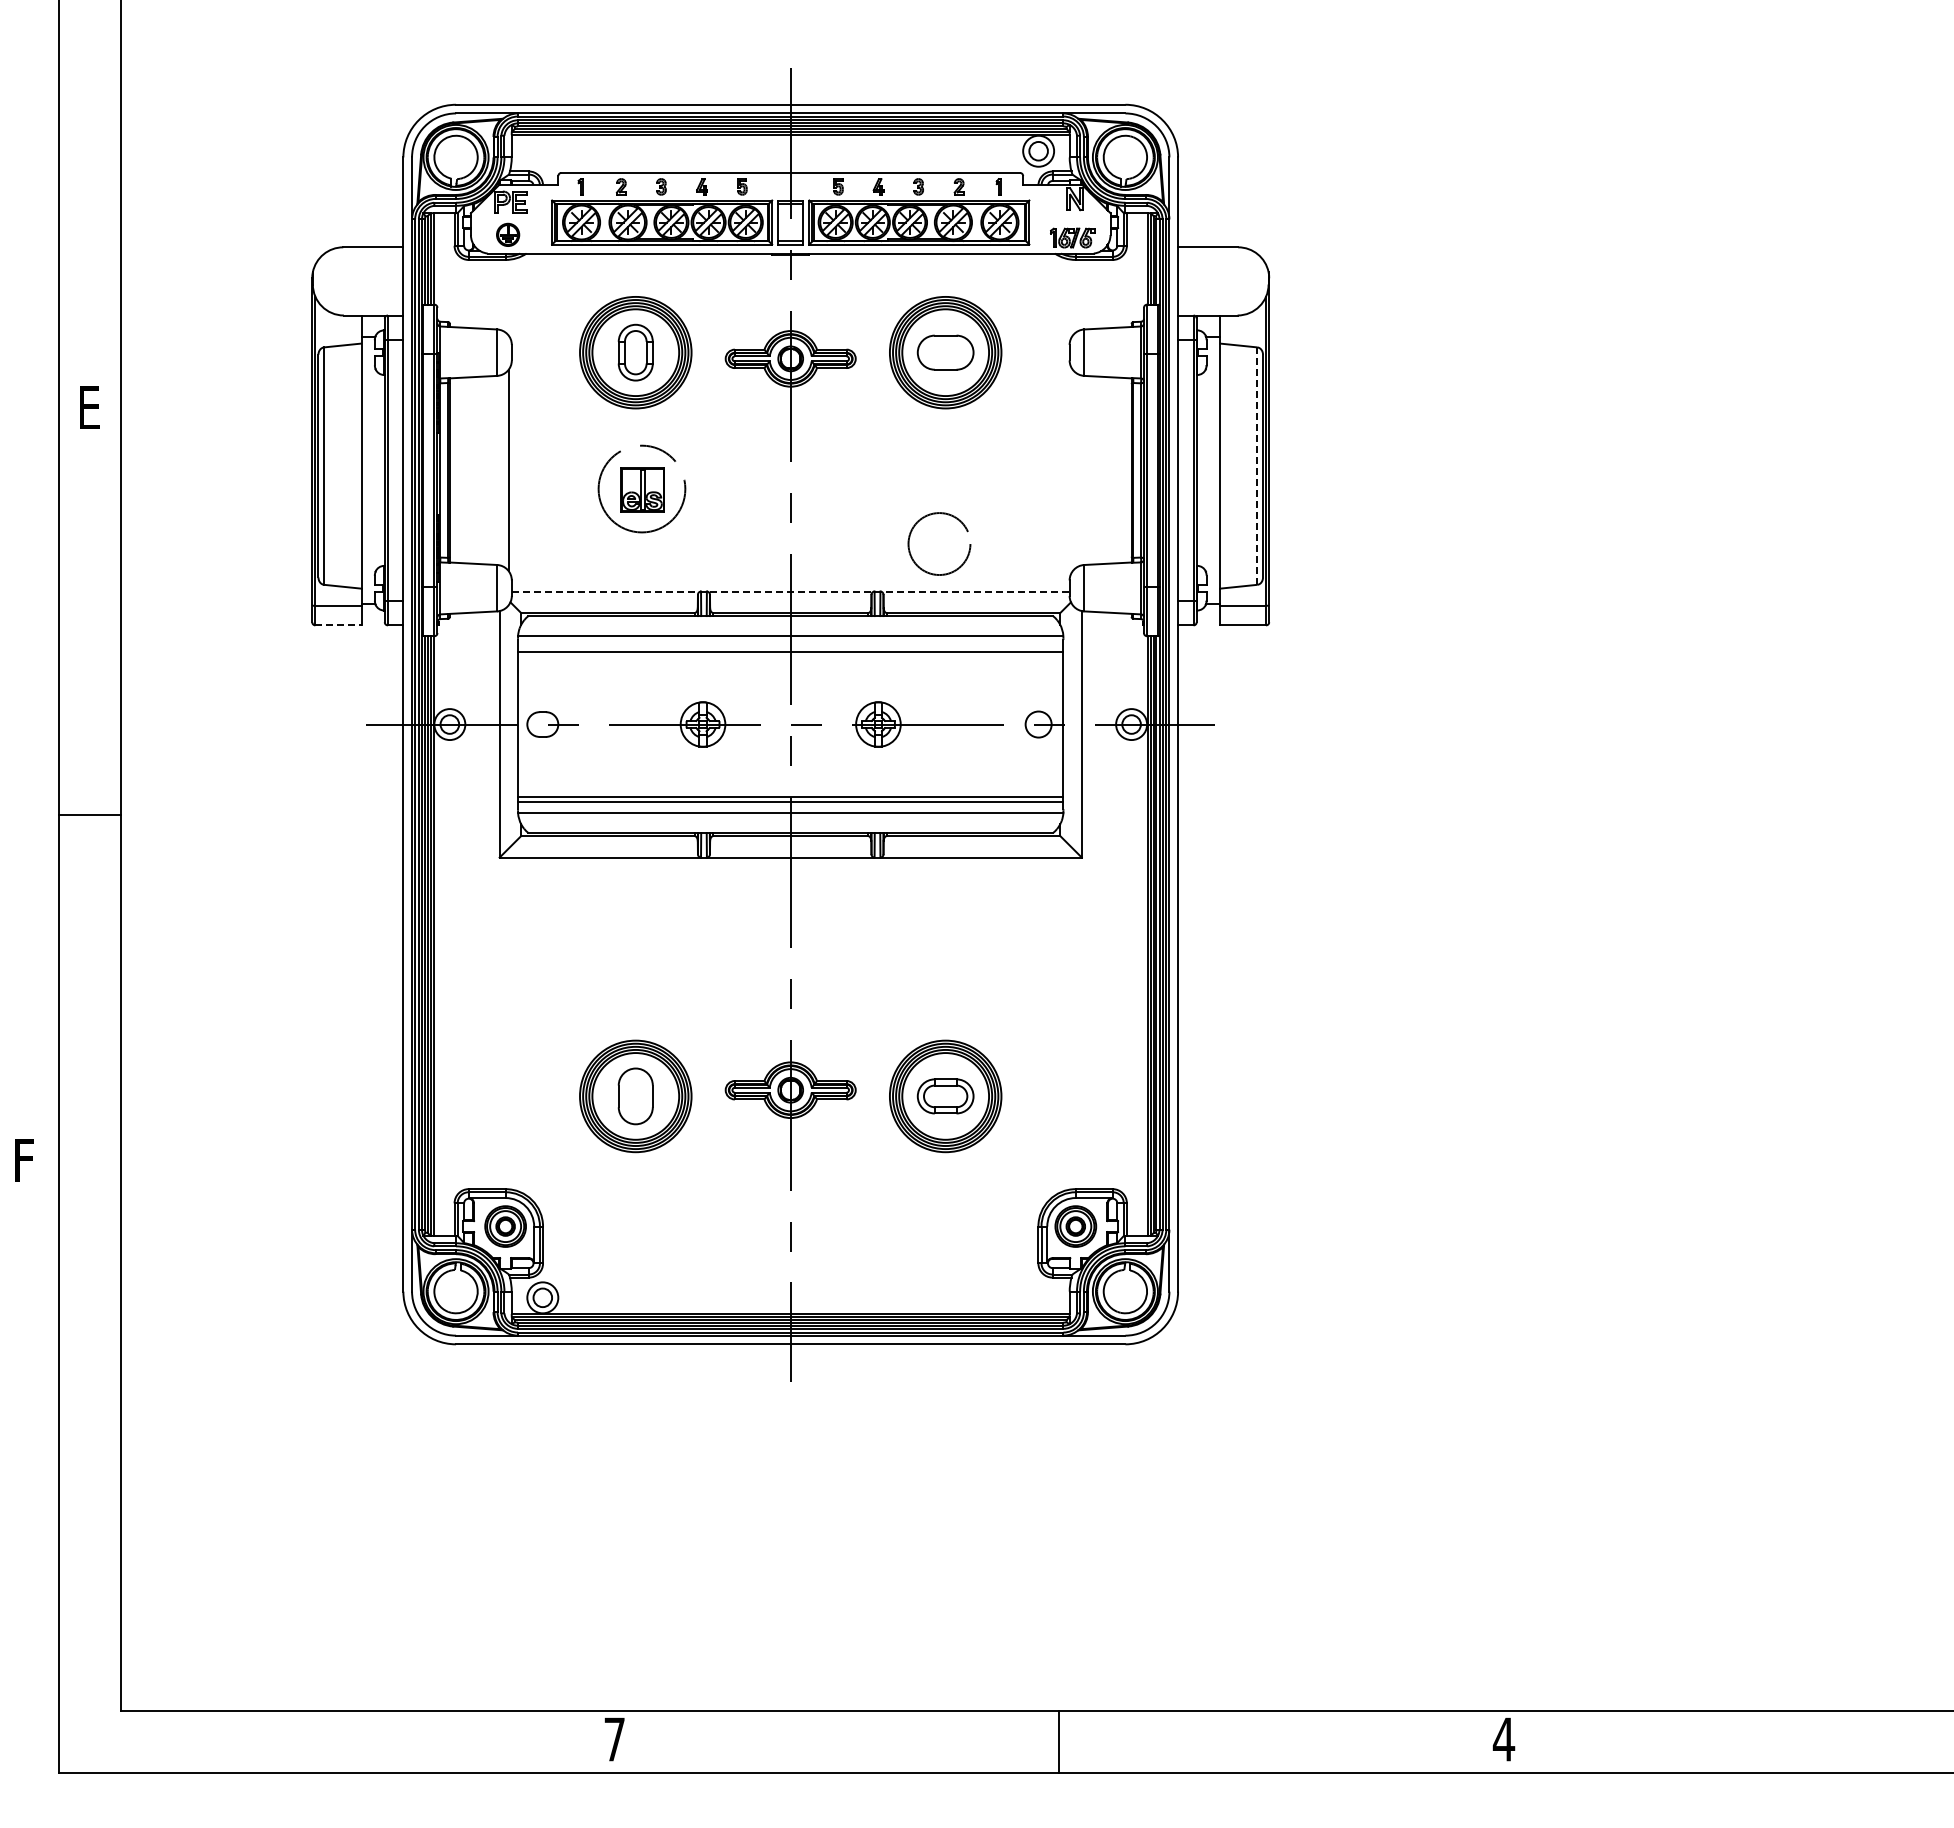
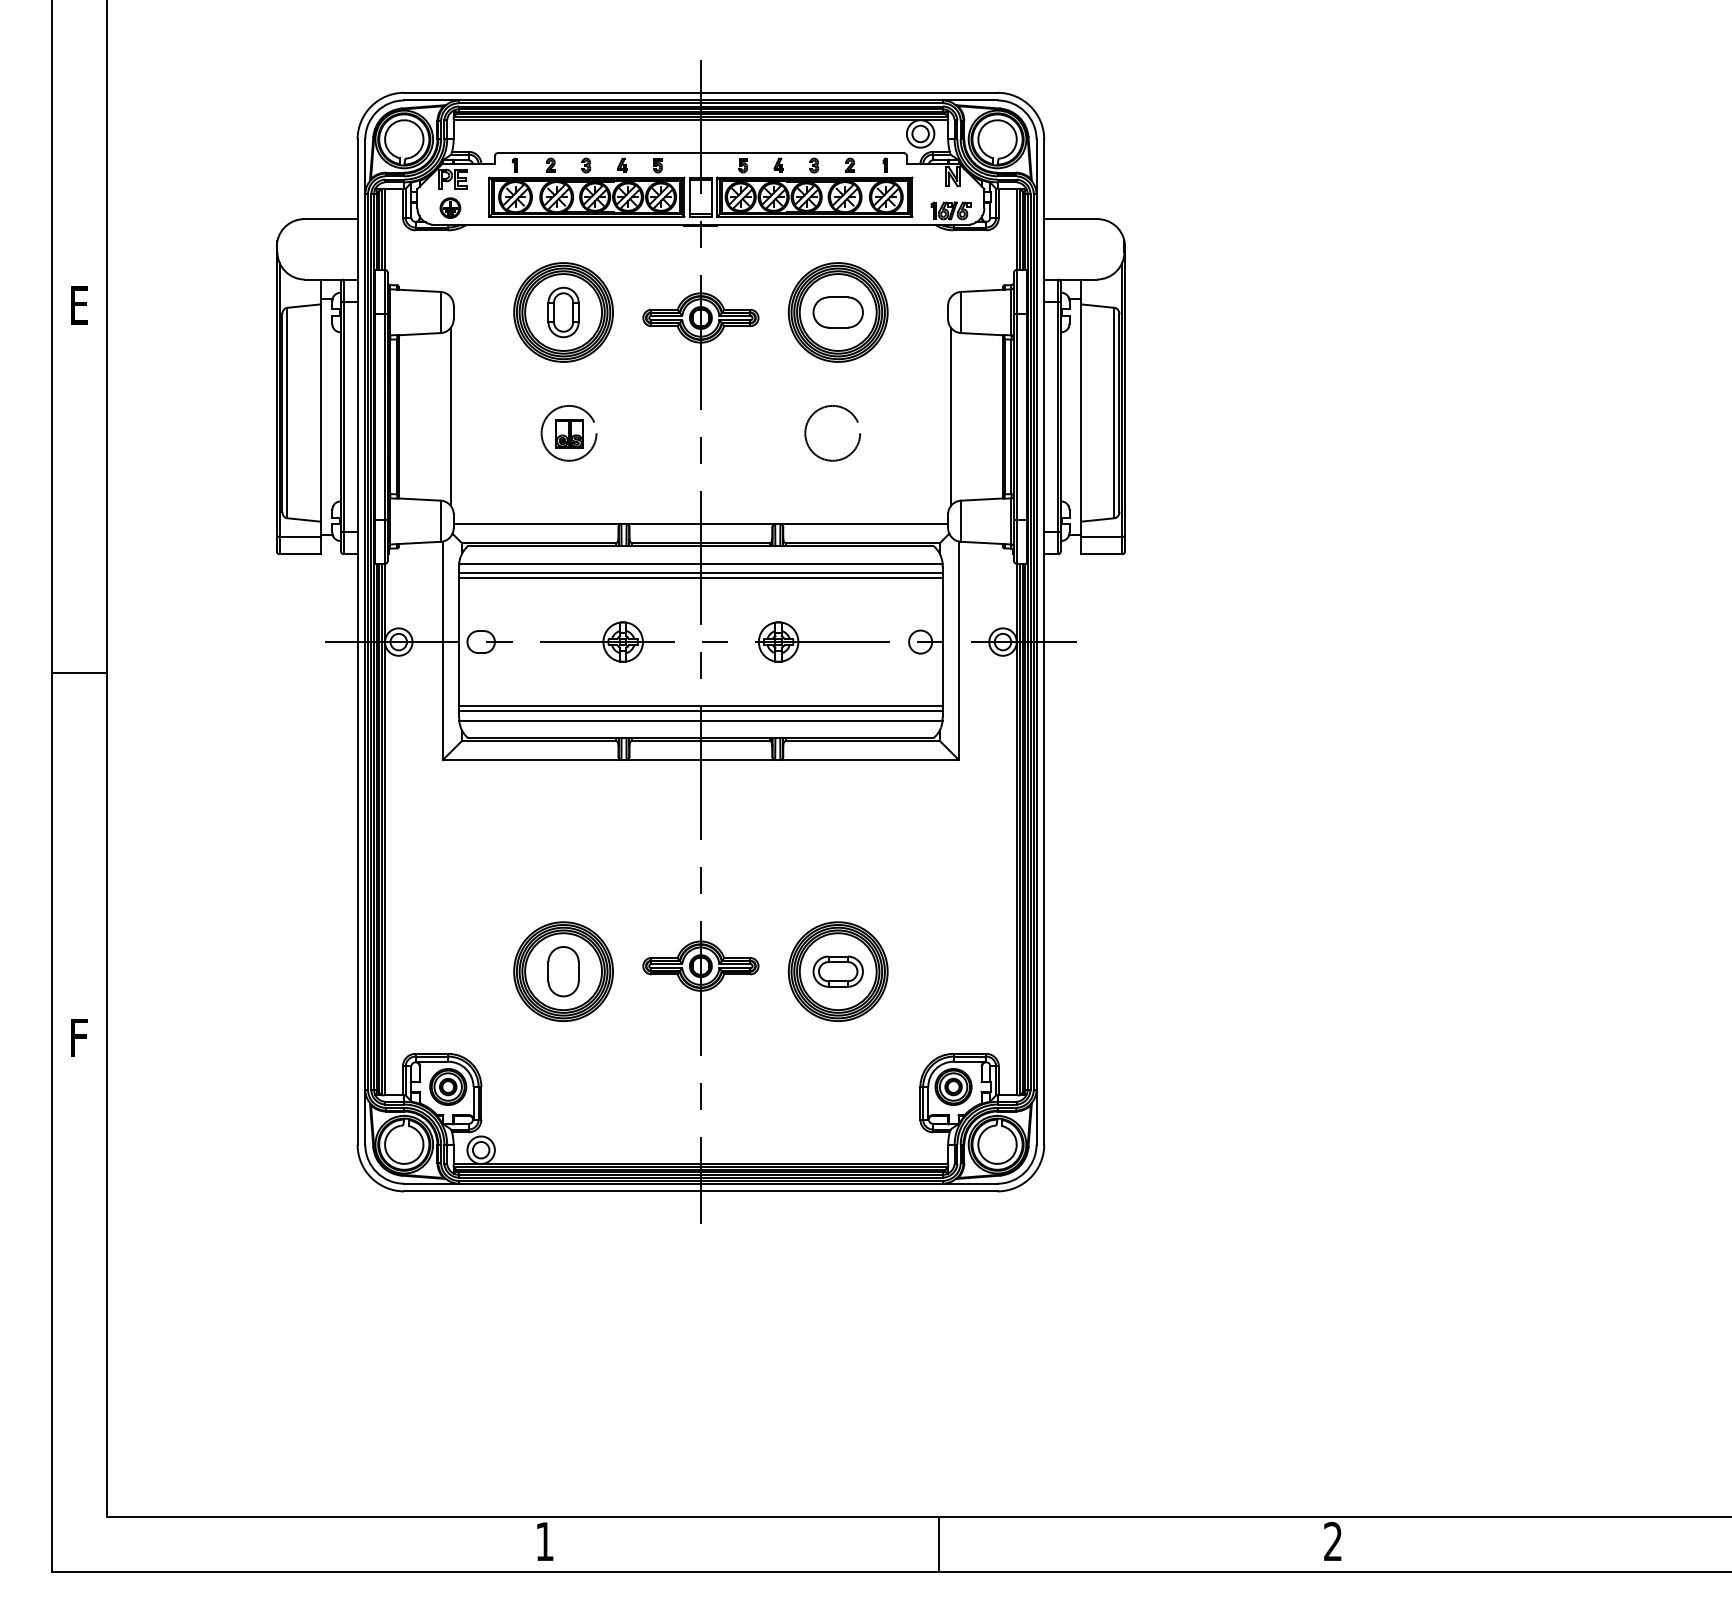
text: (89, 407) -> (79, 305), moved
line: (1257, 466) -> (1114, 413), dashed -> solid
line: (1072, 470) -> (950, 416), added
part: (641, 488) -> (568, 432), size x0.71
circle: (939, 543) -> (832, 432), moved
line: (790, 591) -> (700, 524), dashed -> solid
line: (339, 625) -> (300, 554), dashed -> solid
line: (790, 647) -> (700, 573), added
line: (89, 814) -> (79, 672), moved
text: (24, 1160) -> (79, 1038), moved
text: (614, 1739) -> (544, 1541), 7 -> 1
text: (1503, 1739) -> (1332, 1541), 4 -> 2

